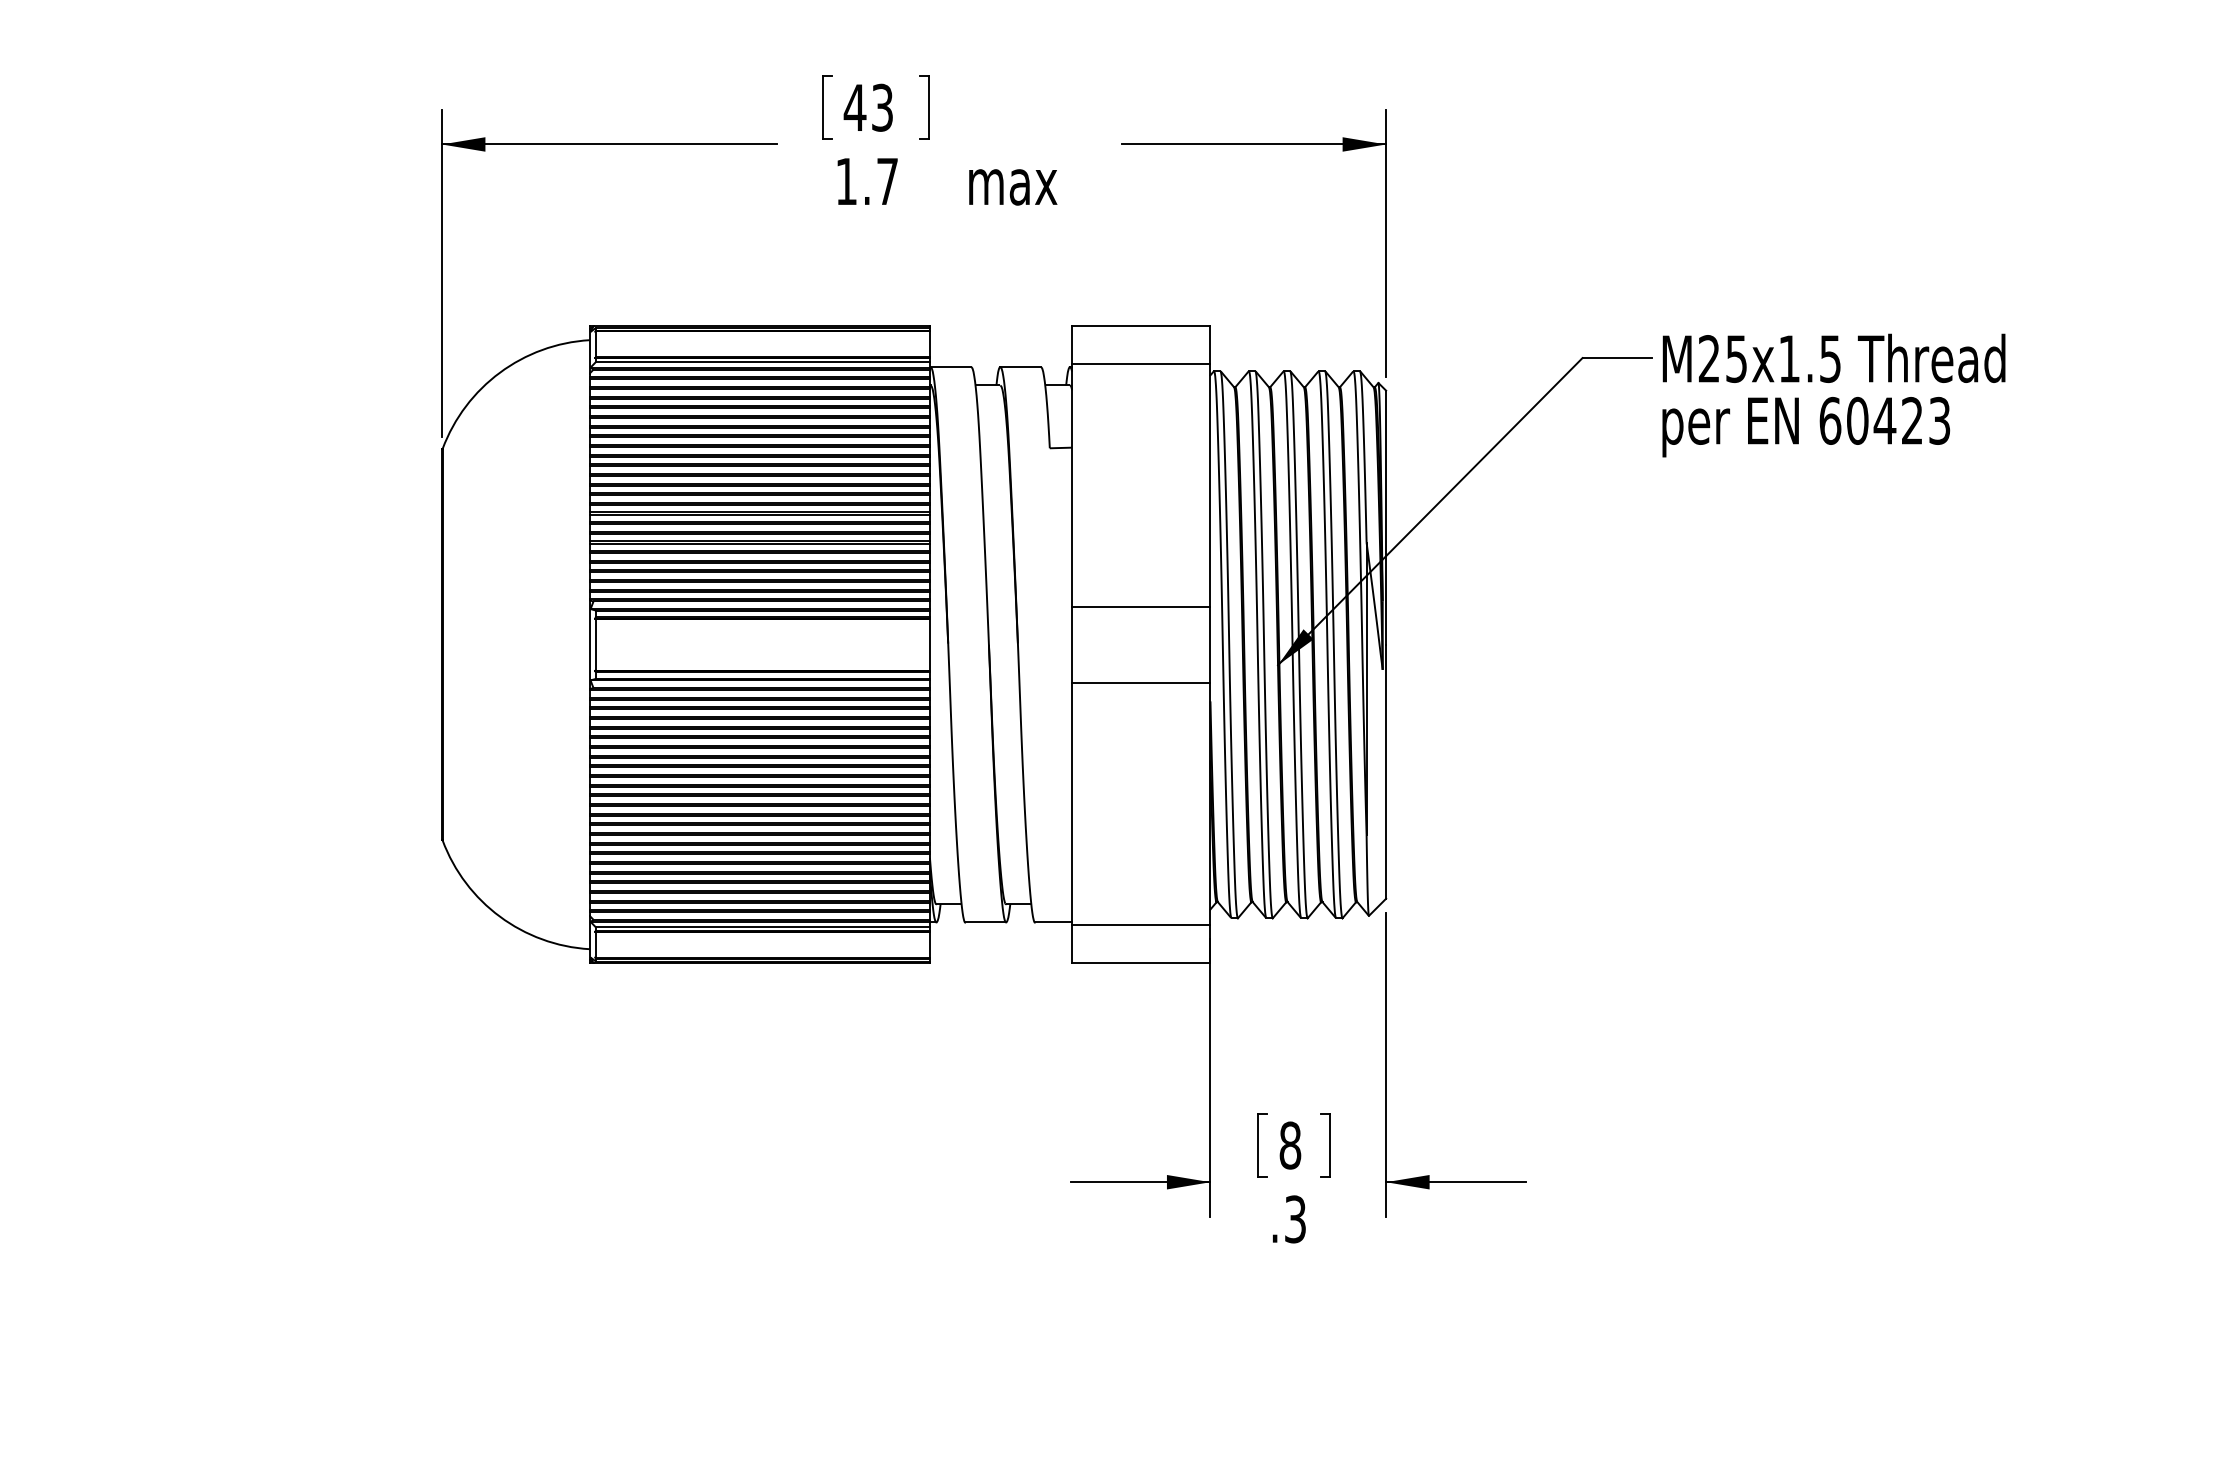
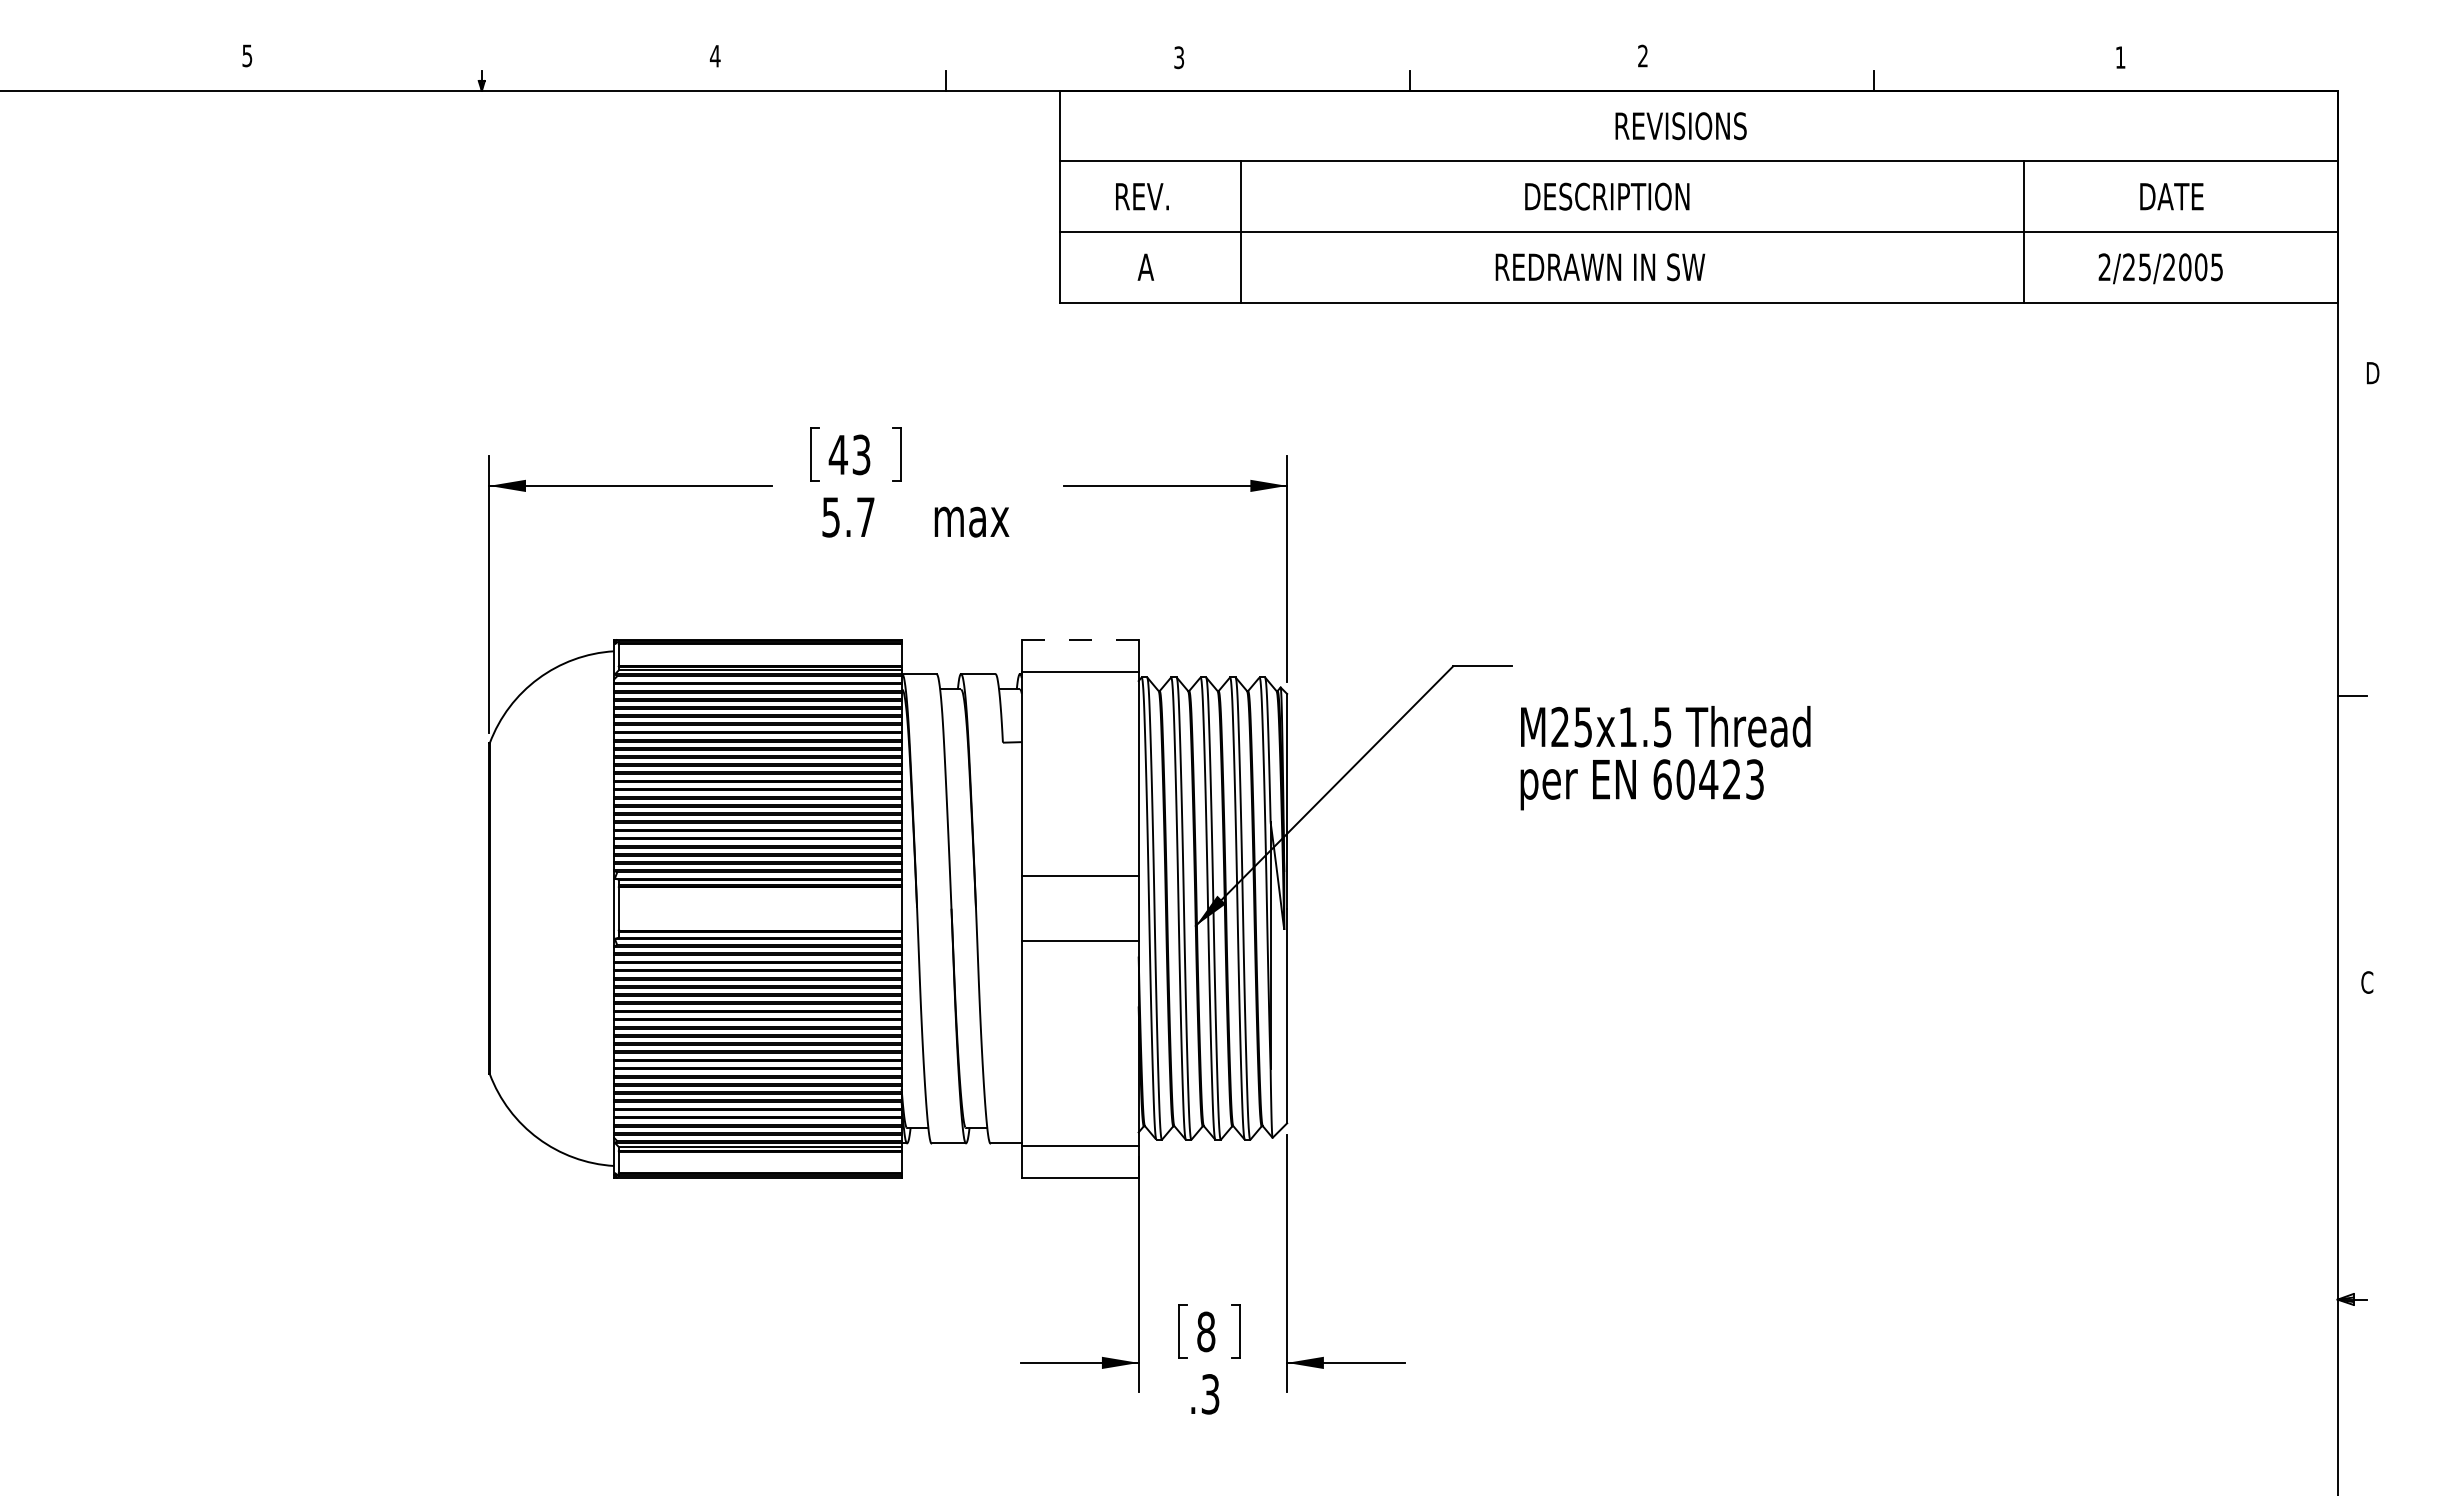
text: (845, 181) -> (830, 517), 1.7 -> 5.7
line: (1141, 326) -> (1080, 639), solid -> dashed
text: (1833, 396) -> (1665, 758), moved

